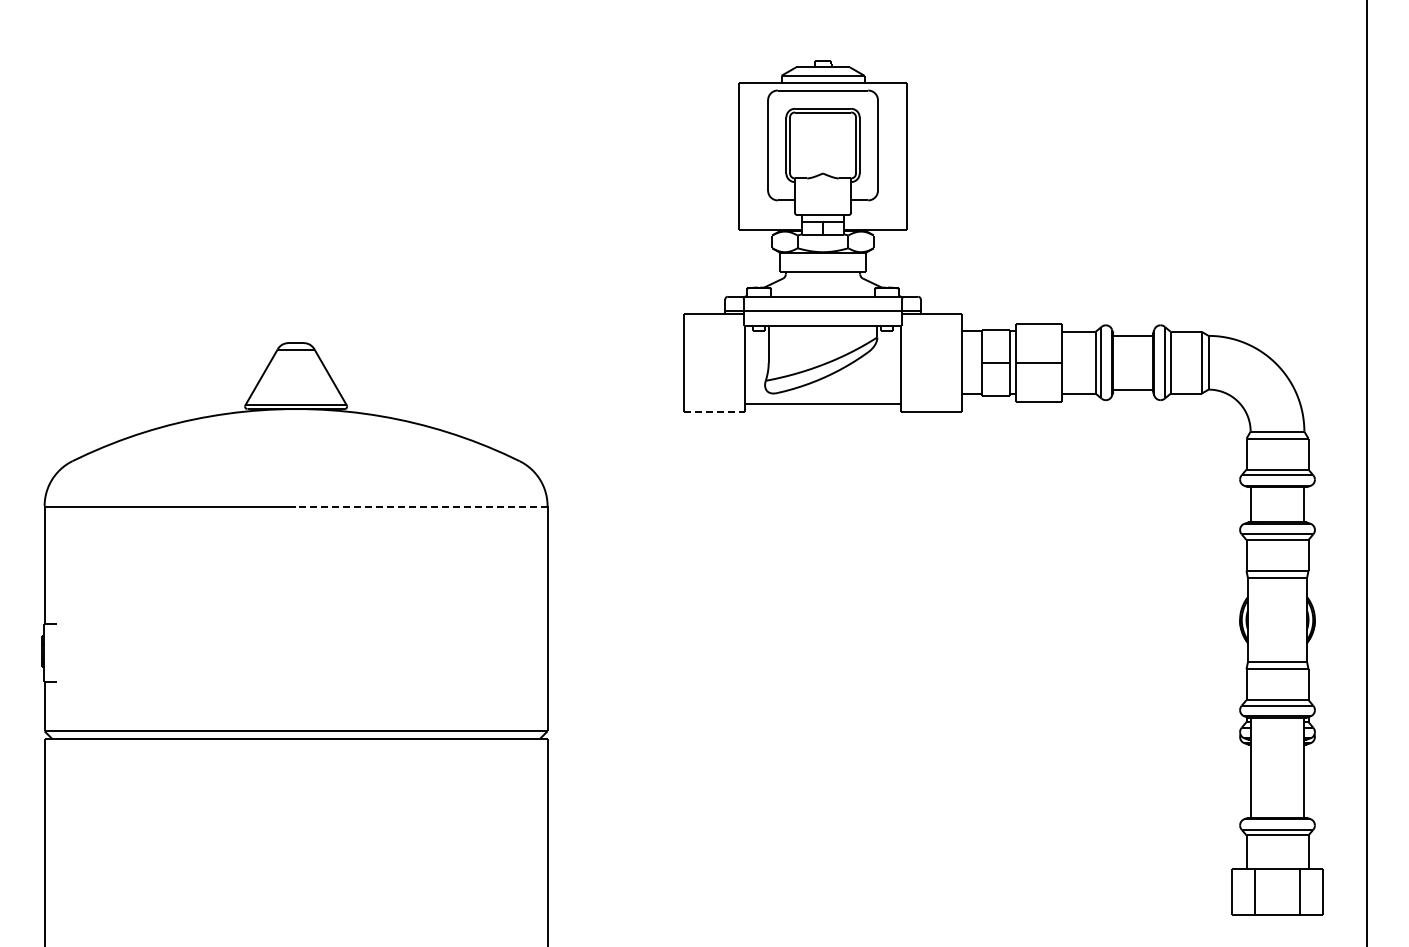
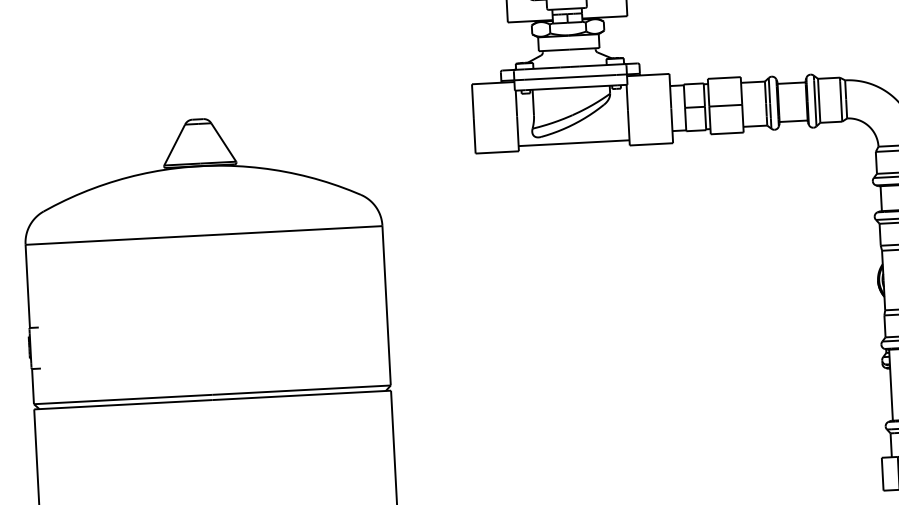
line: (714, 411) -> (497, 152), dashed -> solid
line: (421, 506) -> (292, 230), dashed -> solid

